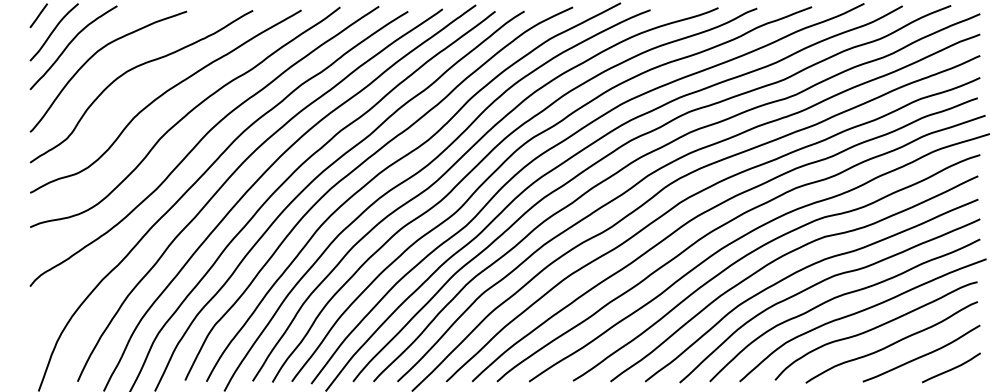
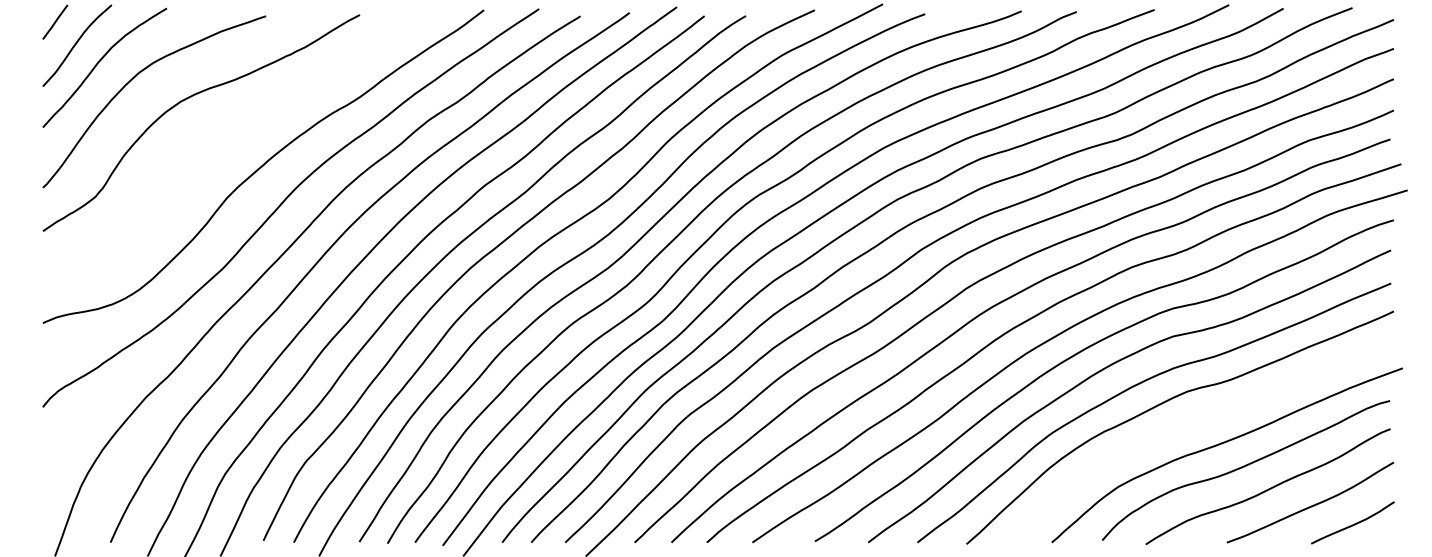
curve: (162, 96) -> (230, 136), removed
curve: (840, 296) -> (1195, 421), removed

